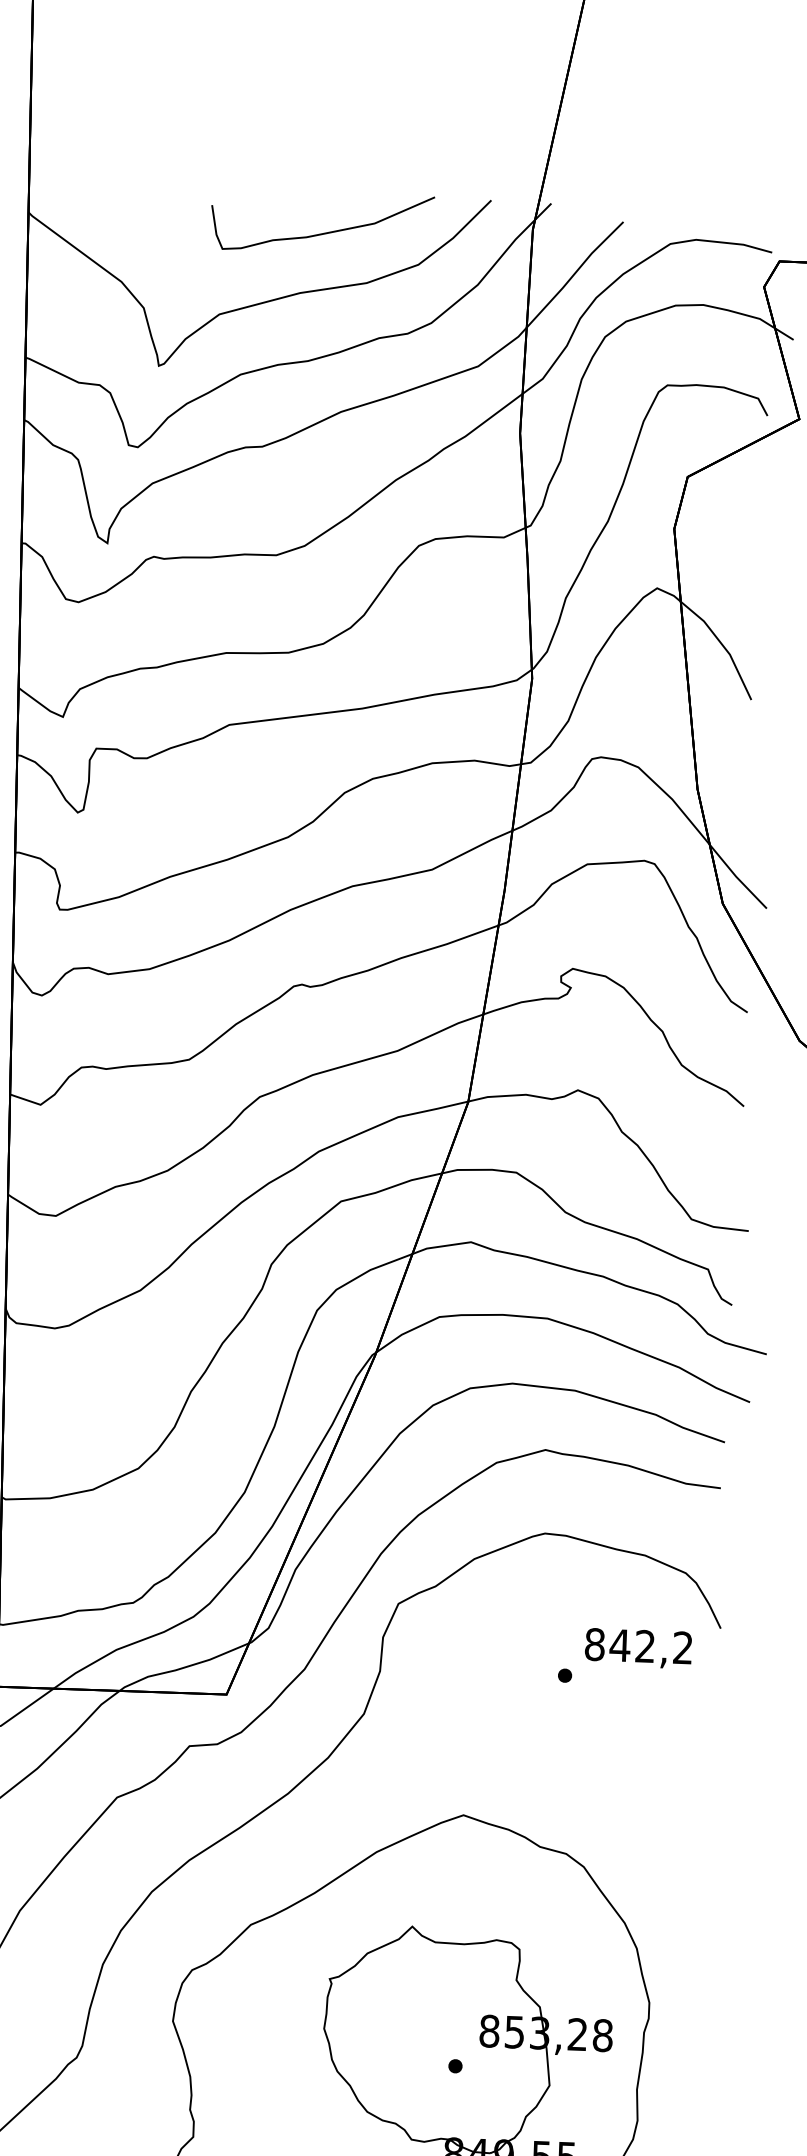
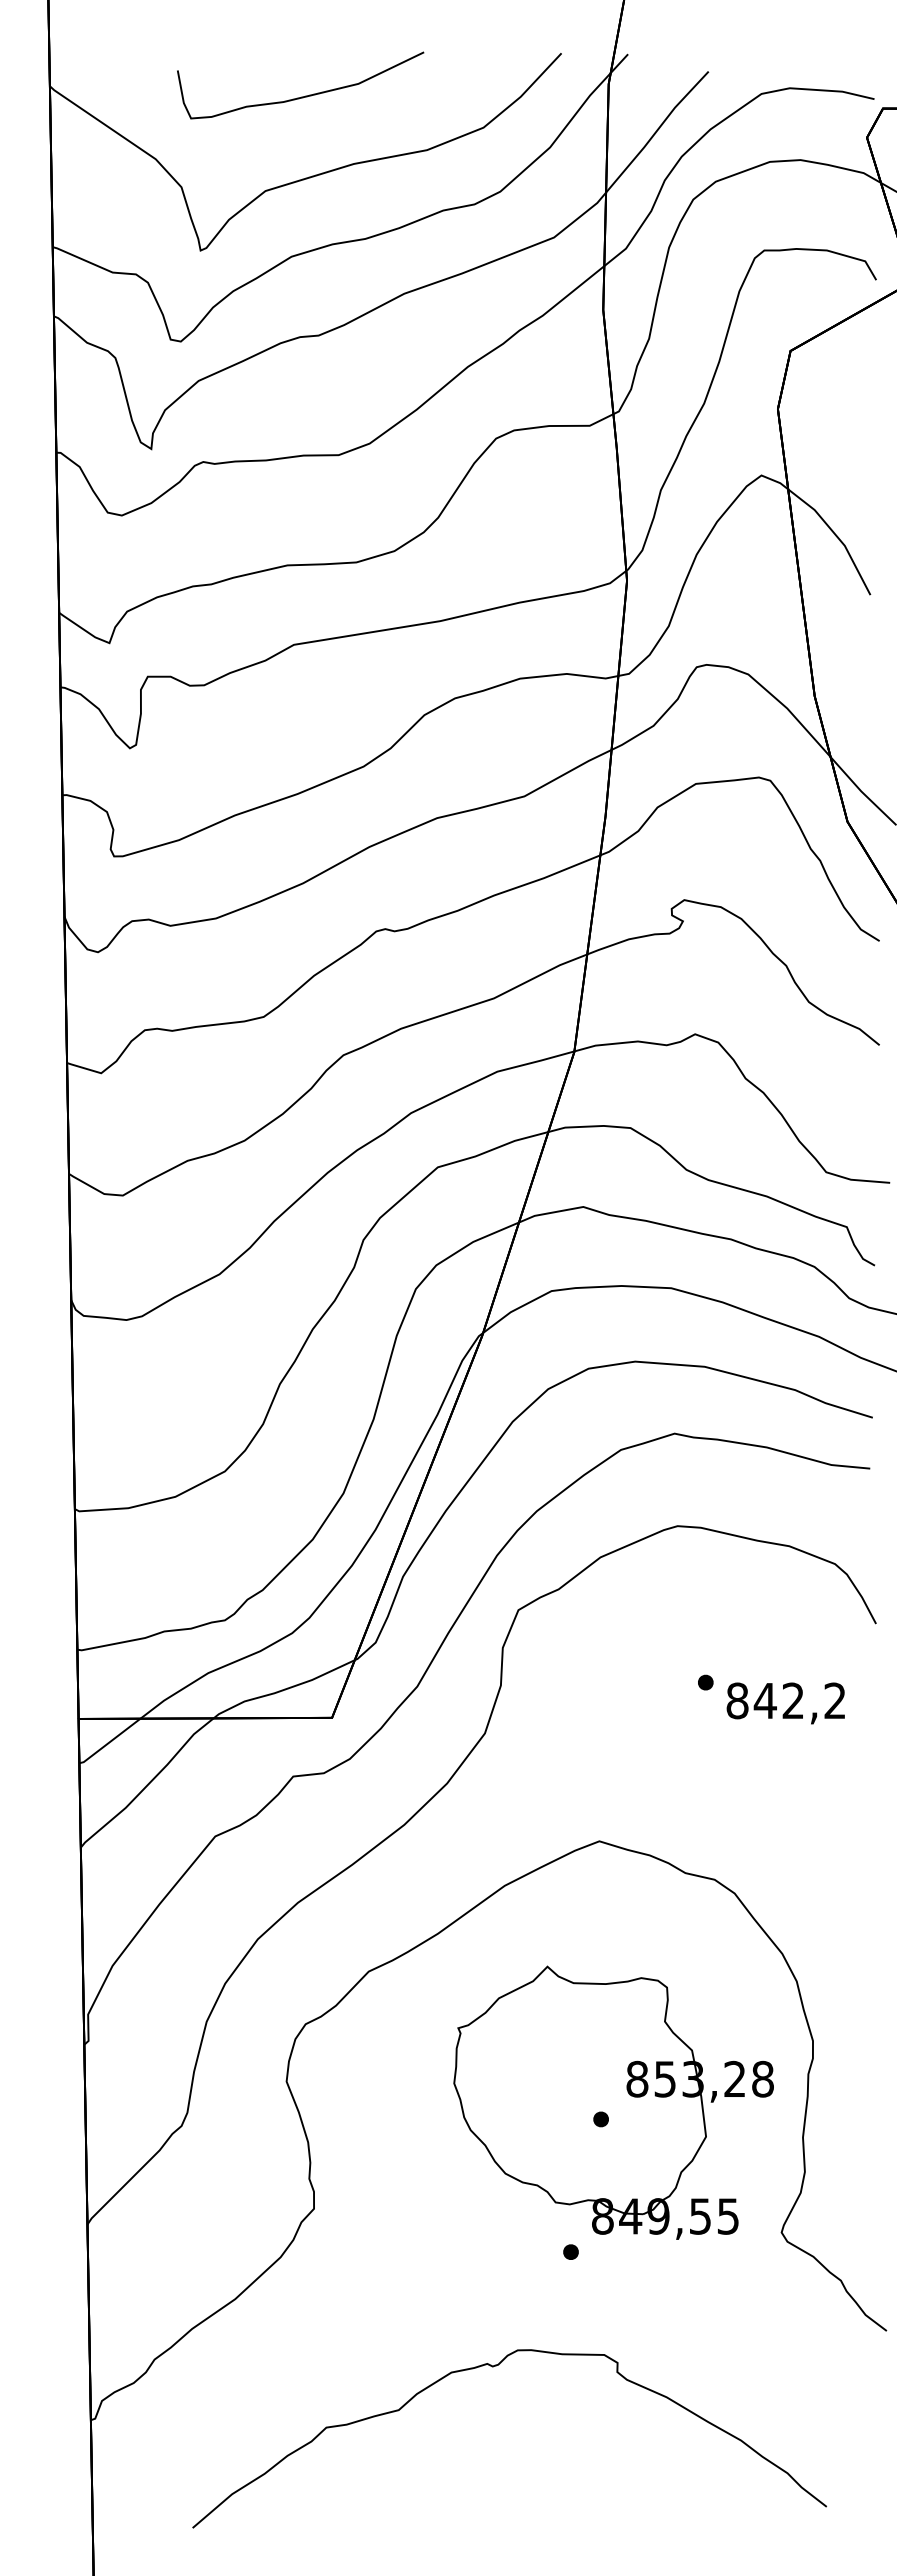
curve: (322, 232) -> (301, 96), moved
text: (638, 1648) -> (785, 1703), moved

